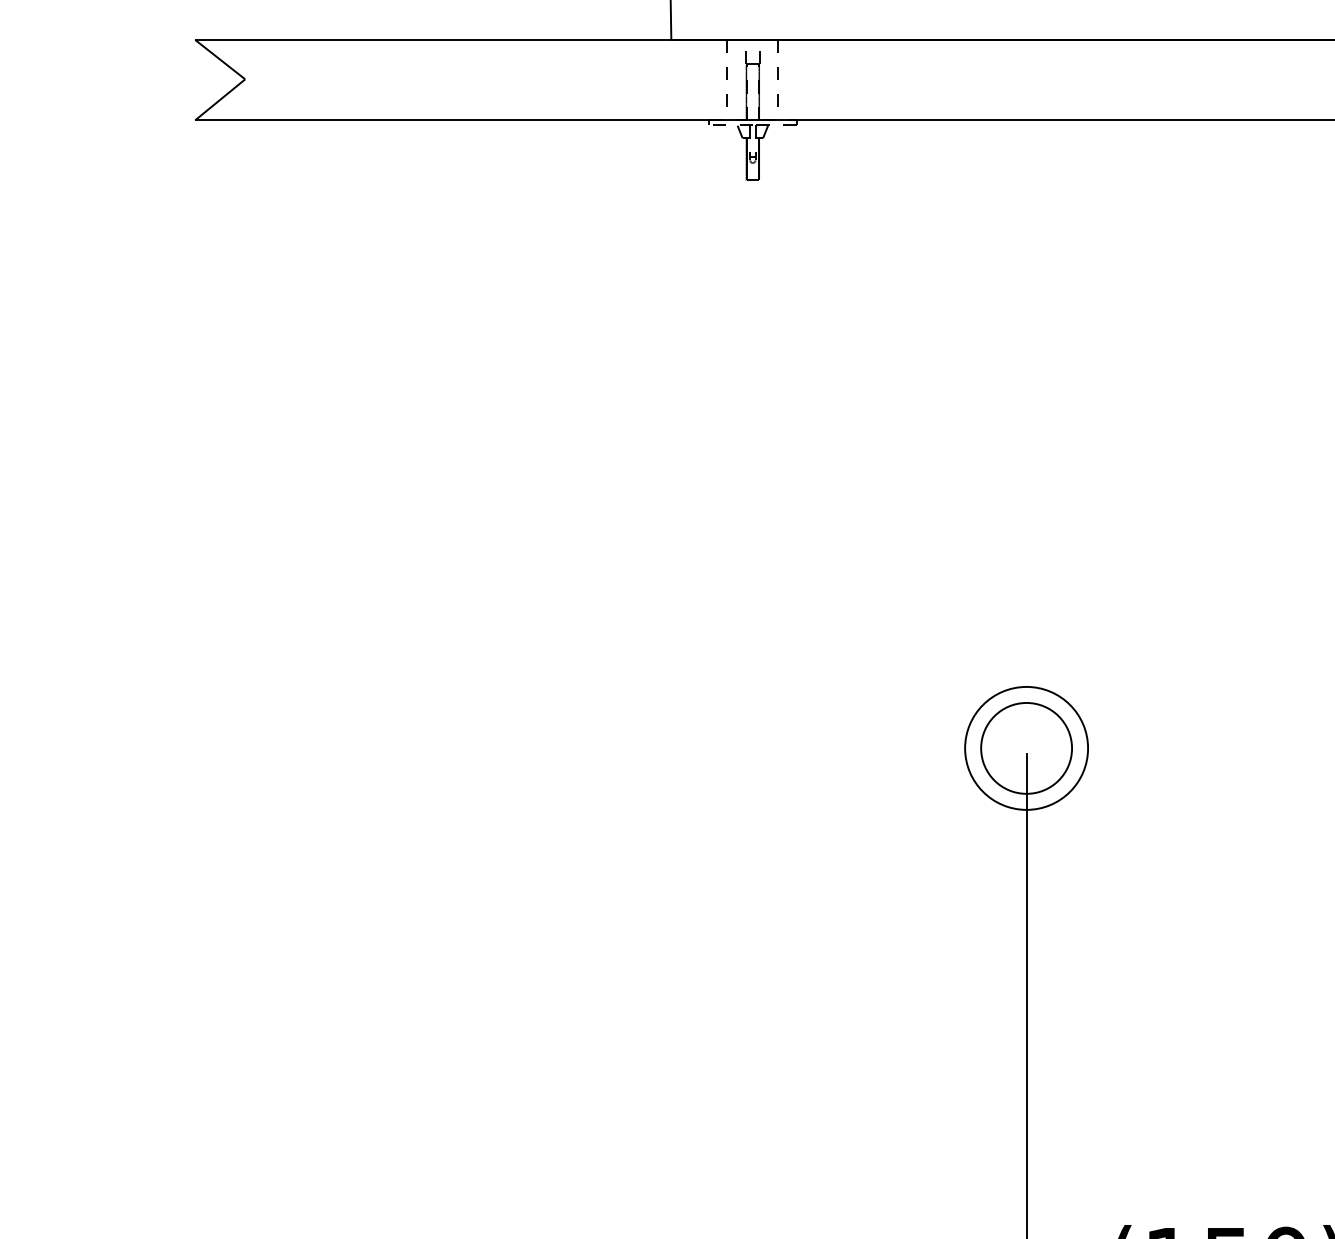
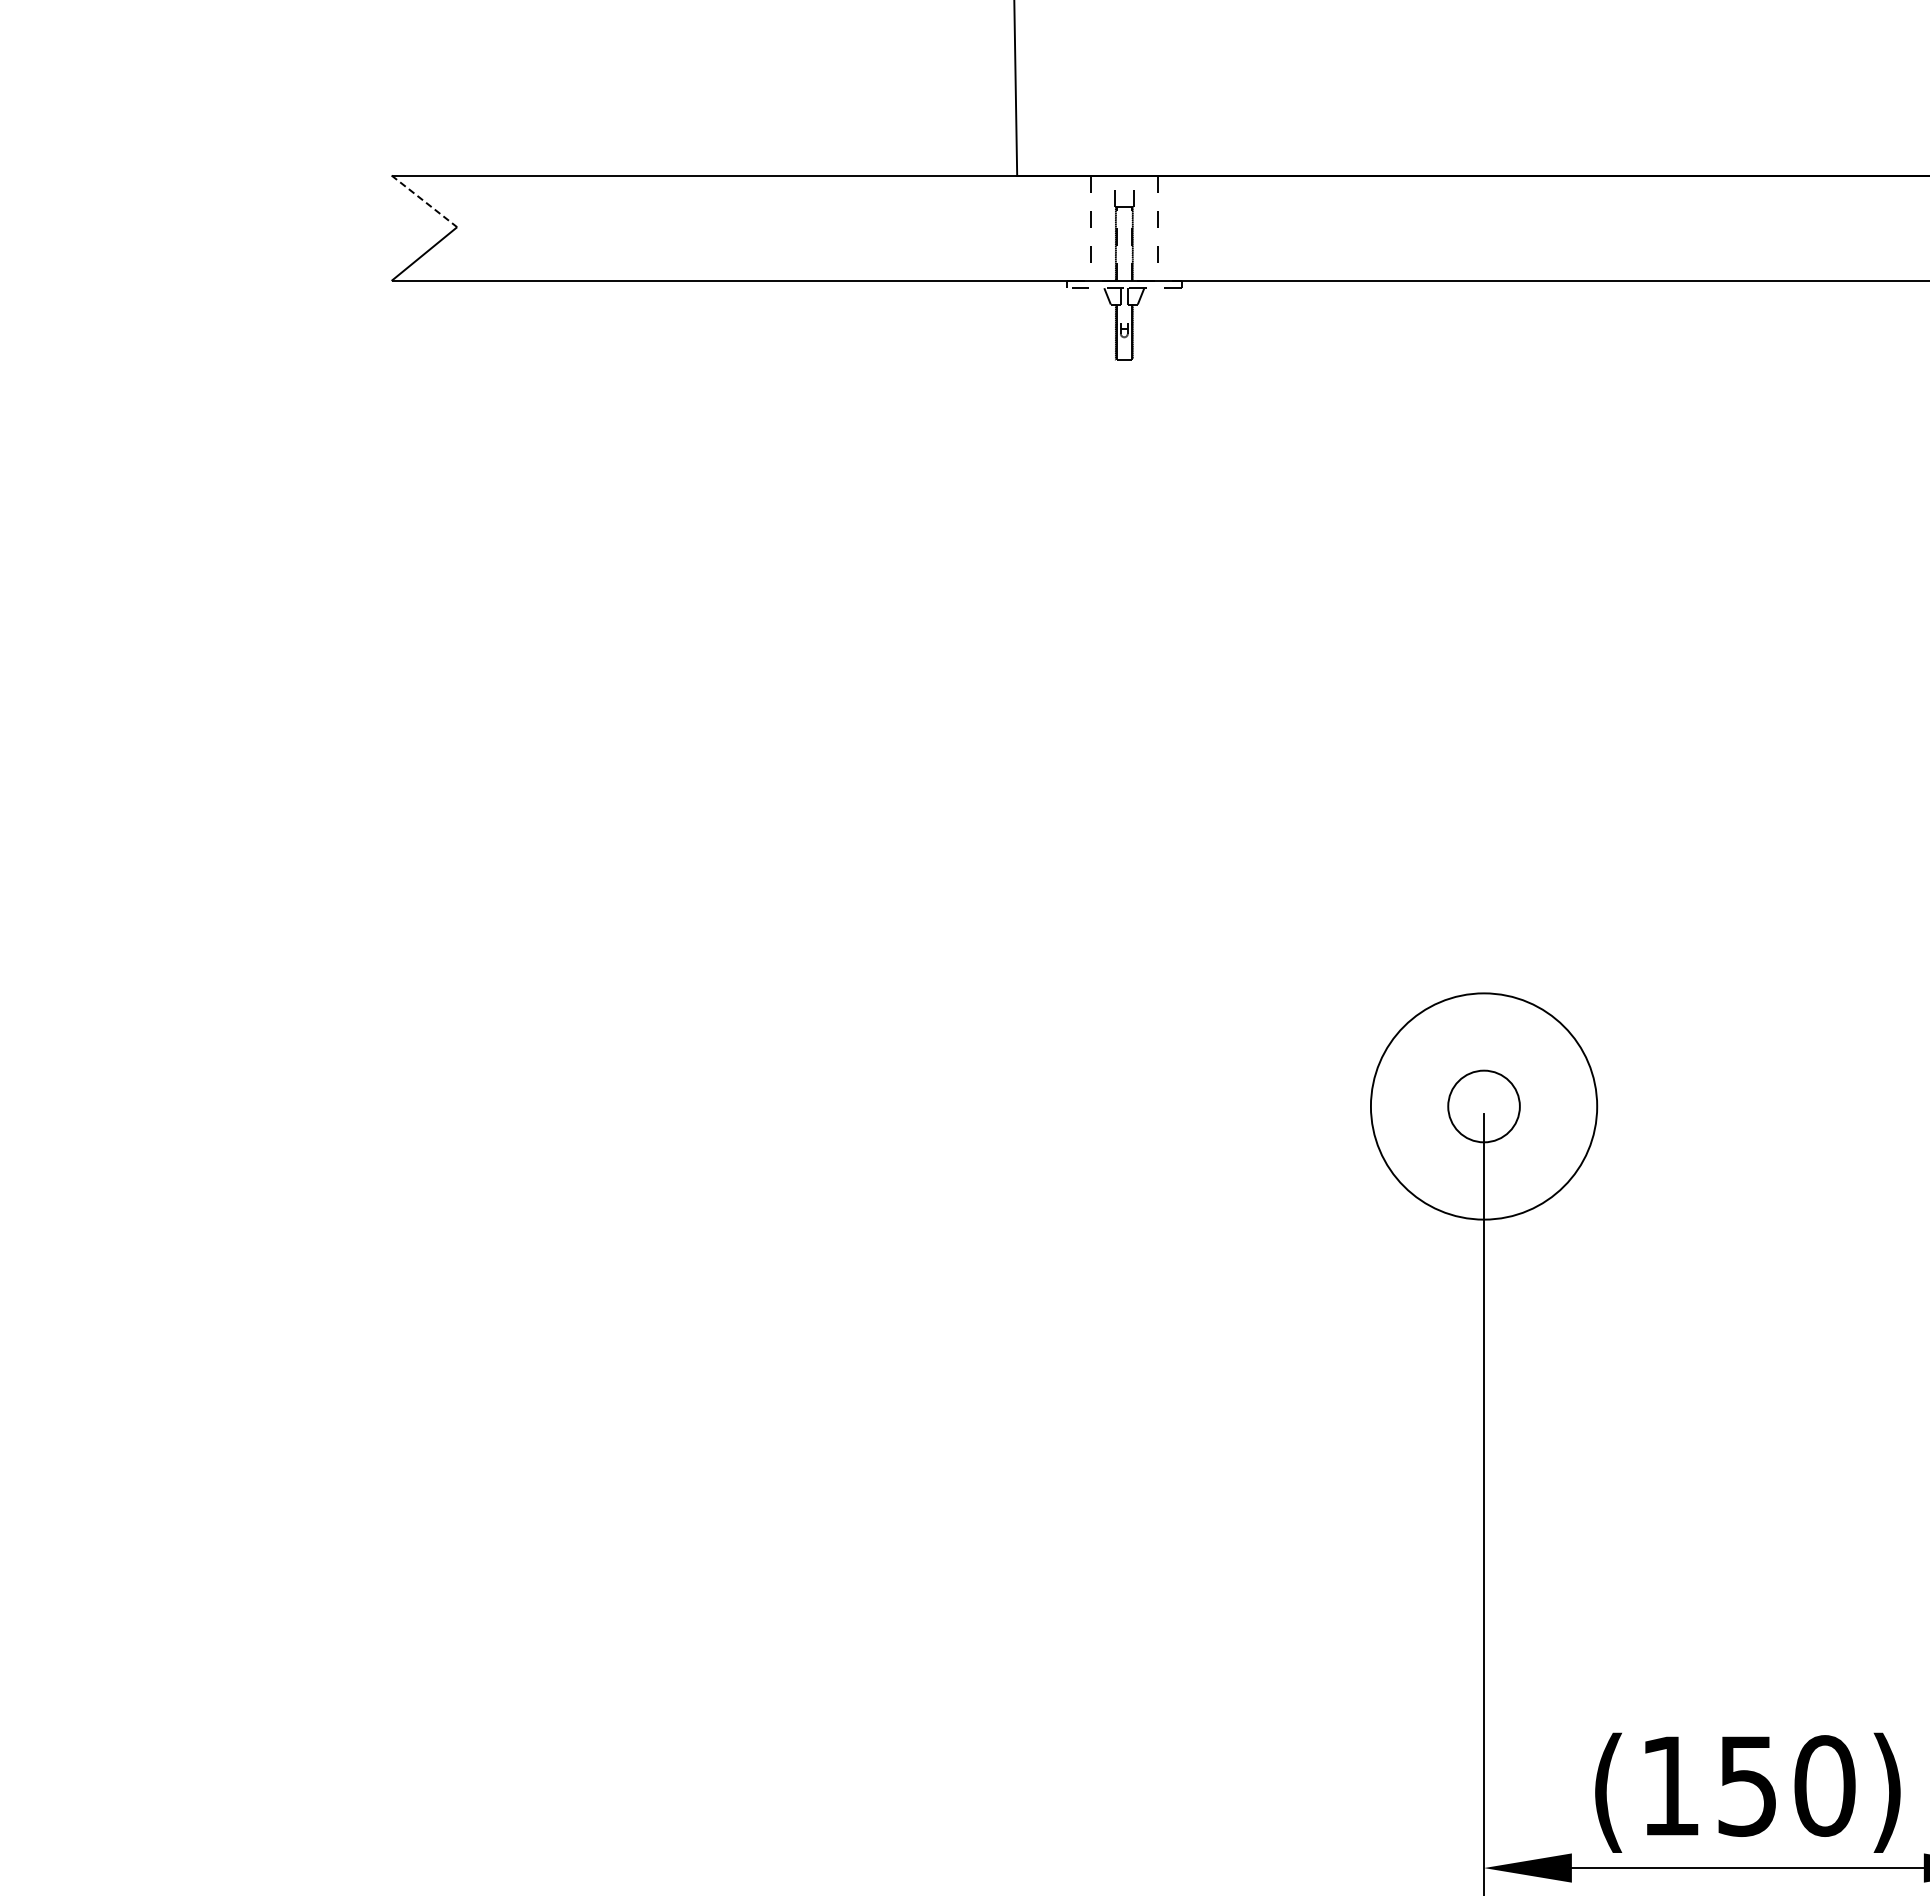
line: (220, 59) -> (424, 201), solid -> dashed
circle: (1026, 748) -> (1483, 1106), size x0.6
circle: (1026, 748) -> (1483, 1106), size x1.4

